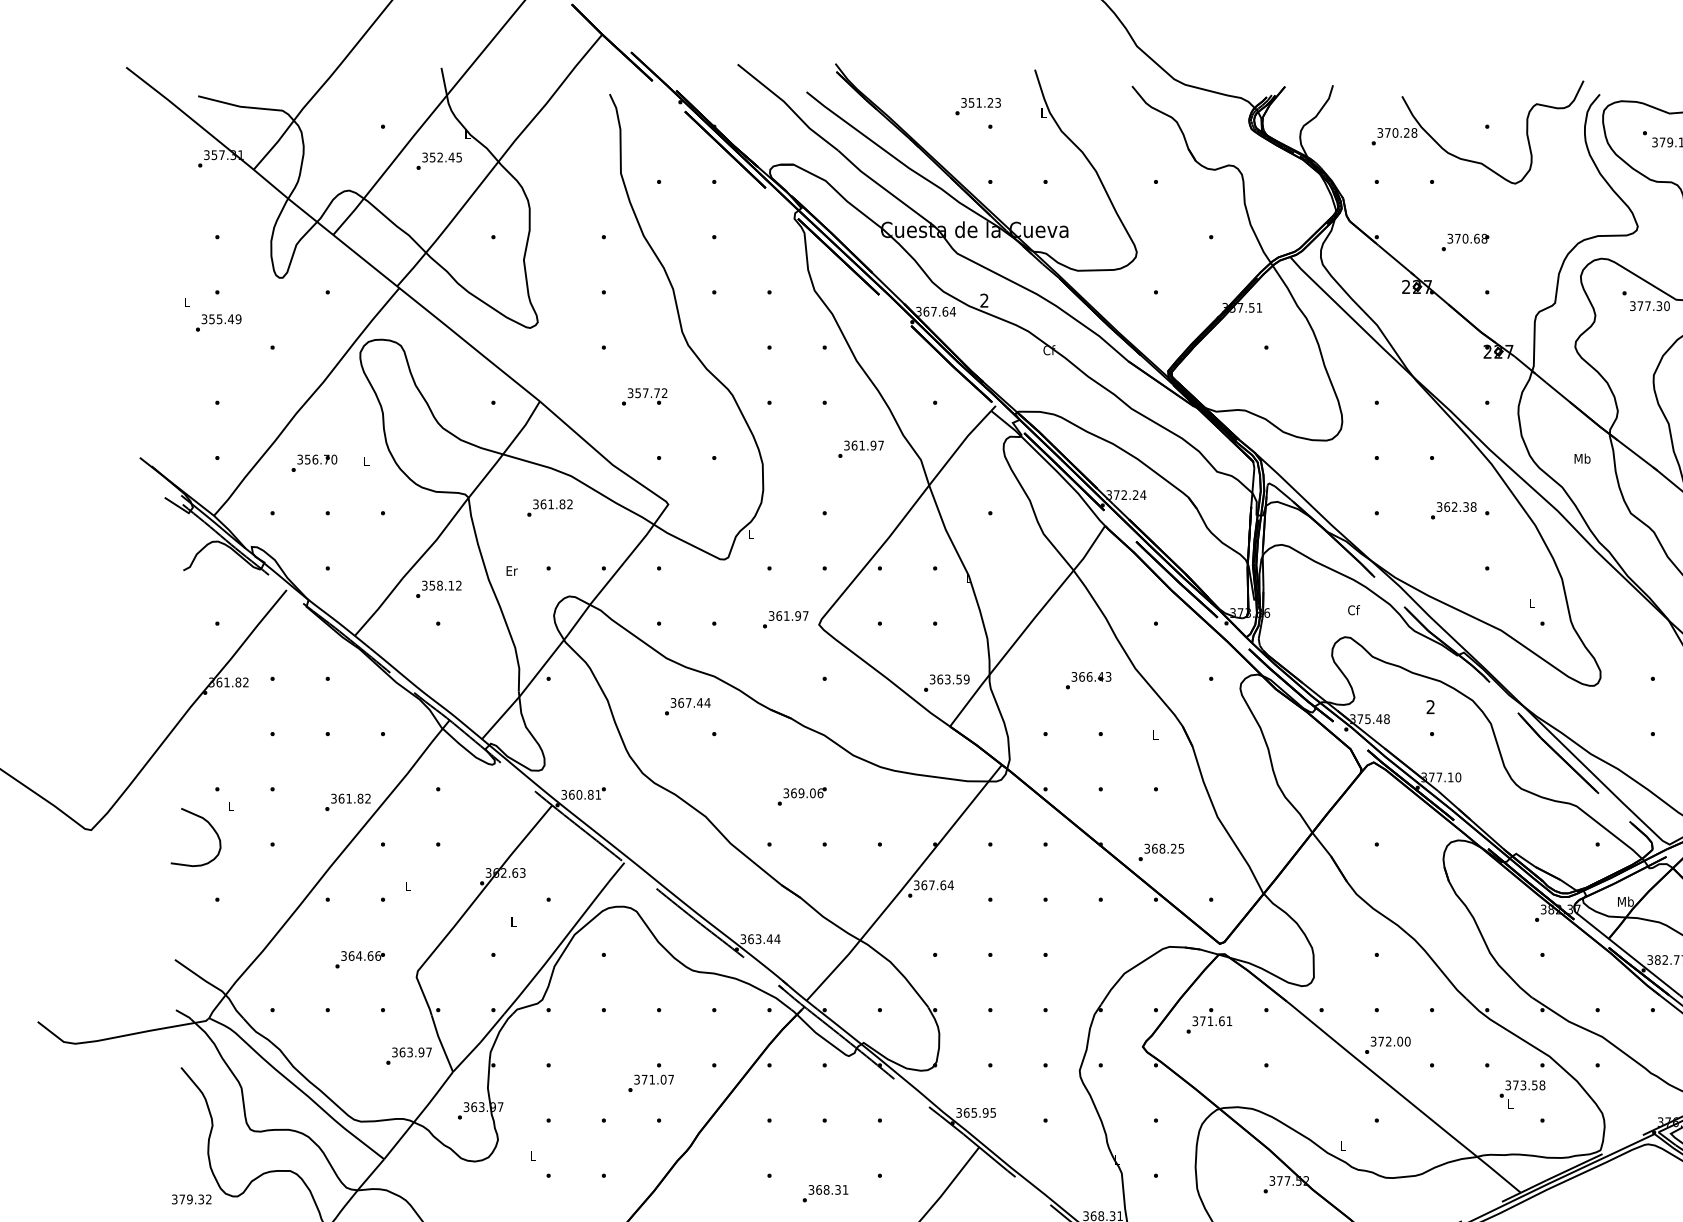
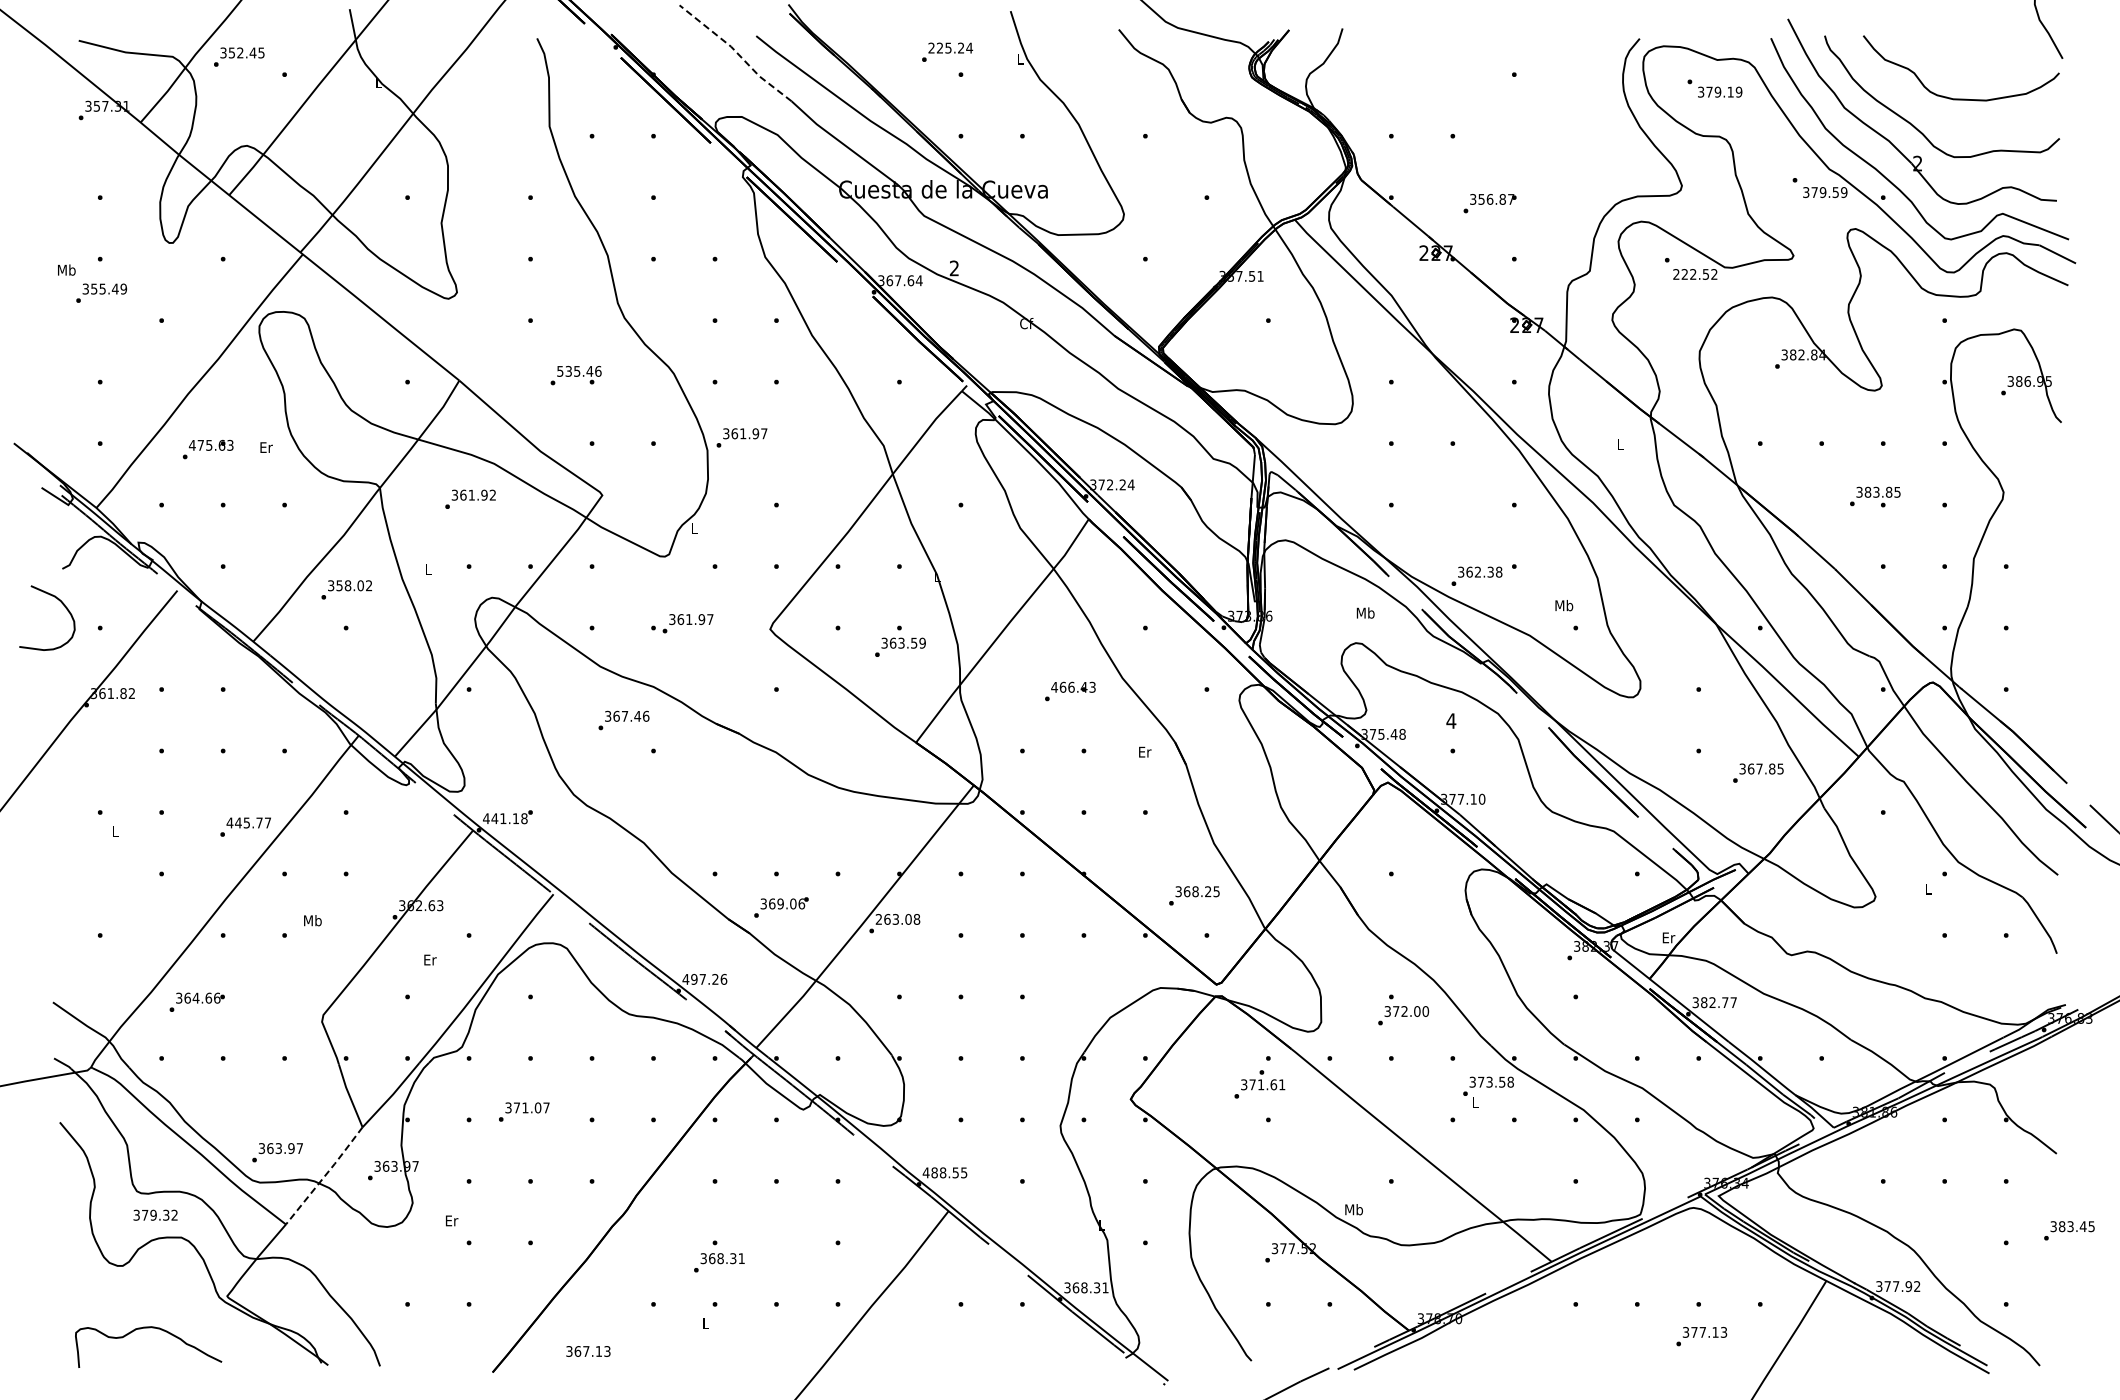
text: (980, 102) -> (950, 47), 351.23 -> 225.24
line: (788, 106) -> (736, 52), solid -> dashed
part: (1469, 159) -> (1494, 111), removed
text: (439, 160) -> (239, 56), moved
text: (1471, 238) -> (1496, 199), 370.68 -> 356.87
text: (187, 301) -> (66, 269), L -> Mb
text: (1649, 306) -> (1695, 274), 377.30 -> 222.52
text: (647, 392) -> (579, 370), 357.72 -> 535.46
text: (860, 448) -> (741, 437), moved
text: (1582, 457) -> (1620, 443), Mb -> L
text: (316, 458) -> (210, 444), 356.70 -> 475.63
text: (366, 461) -> (266, 447), L -> Er
text: (562, 504) -> (484, 495), 361.82 -> 361.92
text: (1453, 510) -> (1476, 575), moved
text: (512, 571) -> (428, 569), Er -> L
text: (451, 585) -> (360, 585), 358.12 -> 358.02
text: (1532, 603) -> (1564, 605), L -> Mb
text: (1353, 609) -> (1365, 612), Cf -> Mb
text: (785, 619) -> (687, 623), moved
text: (1074, 676) -> (1054, 686), 366.43 -> 466.43
text: (946, 682) -> (900, 646), moved
text: (707, 702) -> (645, 715), 367.44 -> 367.46
text: (1430, 706) -> (1451, 720), 2 -> 4
text: (1156, 734) -> (1145, 751), L -> Er
text: (581, 794) -> (505, 818), 360.81 -> 441.18
text: (802, 796) -> (781, 907), moved
text: (350, 798) -> (248, 822), 361.82 -> 445.77
curve: (208, 824) -> (61, 603), moved
text: (1161, 852) -> (1194, 895), moved
text: (933, 884) -> (897, 918), 367.64 -> 263.08
text: (408, 886) -> (312, 920), L -> Mb
text: (1625, 901) -> (1668, 937), Mb -> Er
text: (514, 921) -> (430, 959), L -> Er
text: (760, 938) -> (704, 978), 363.44 -> 497.26
text: (359, 959) -> (196, 1001), moved
text: (1209, 1020) -> (1259, 1084), moved
text: (1387, 1045) -> (1403, 1015), moved
text: (408, 1055) -> (277, 1152), moved
text: (651, 1082) -> (524, 1111), moved
text: (1522, 1093) -> (1488, 1091), moved
text: (971, 1112) -> (940, 1172), 365.95 -> 488.55
line: (419, 1115) -> (325, 1175), solid -> dashed
text: (1342, 1145) -> (1353, 1209), L -> Mb
text: (532, 1155) -> (451, 1220), L -> Er
text: (825, 1193) -> (719, 1262), moved
text: (191, 1198) -> (155, 1214), moved

